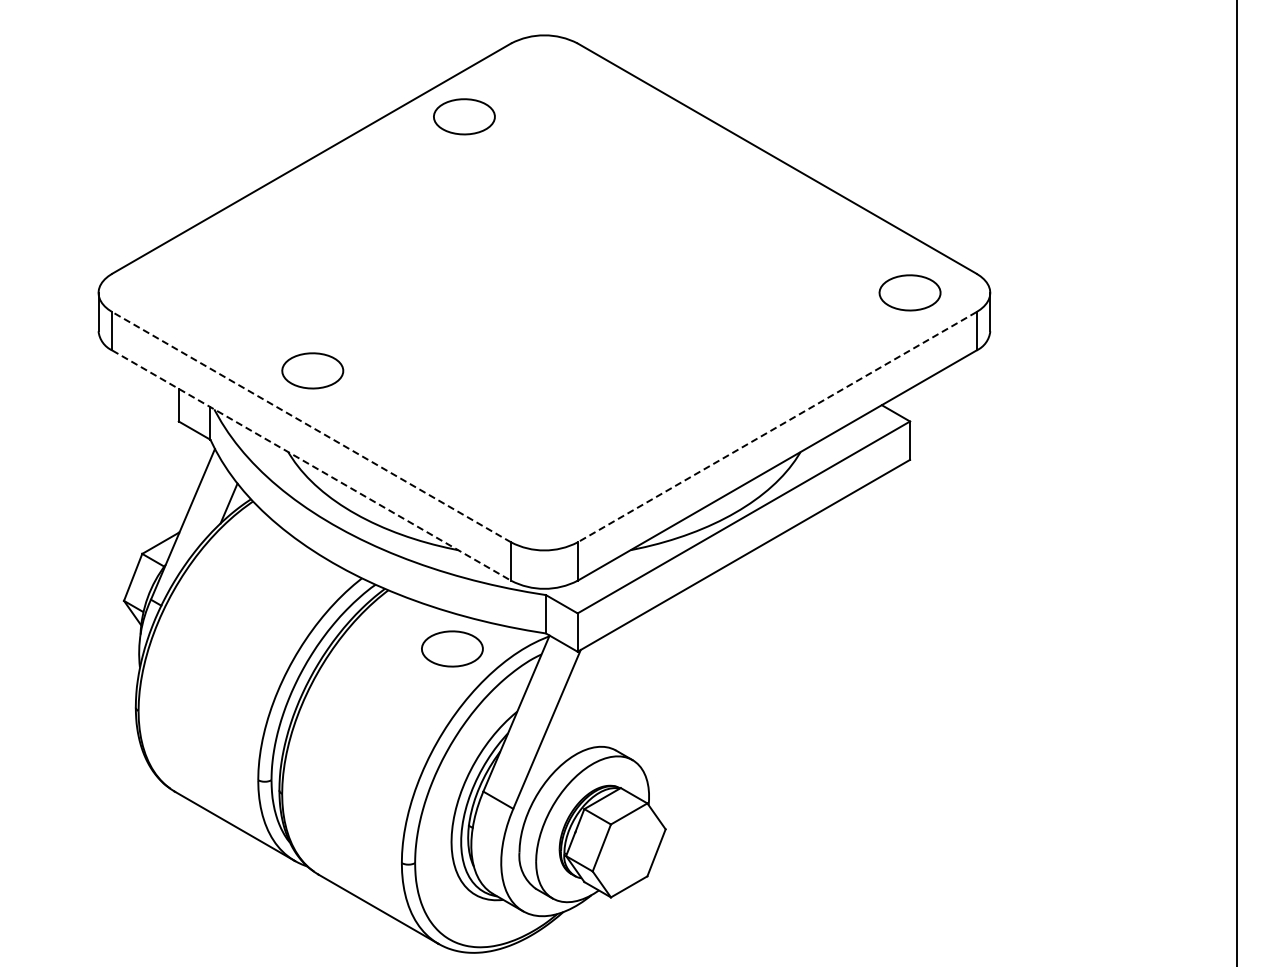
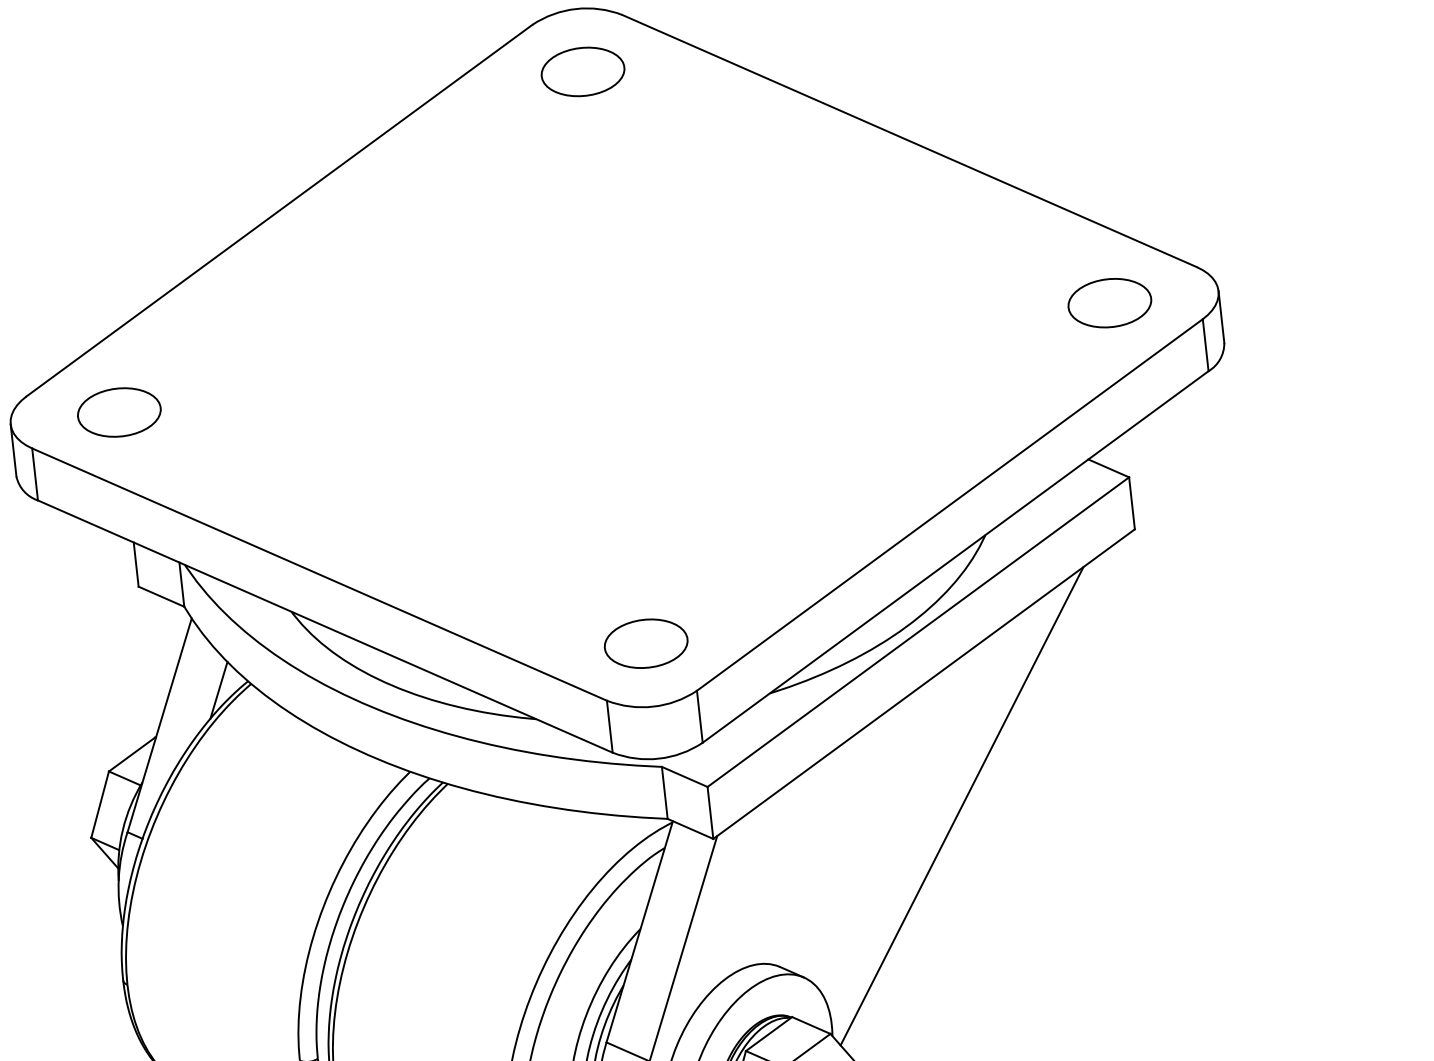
part: (464, 116) -> (583, 71), moved
part: (312, 370) -> (118, 412), moved
line: (311, 426) -> (319, 573), dashed -> solid
line: (776, 427) -> (949, 505), dashed -> solid
line: (312, 465) -> (326, 626), dashed -> solid
line: (761, 647) -> (961, 805), added
part: (452, 648) -> (646, 643), moved

